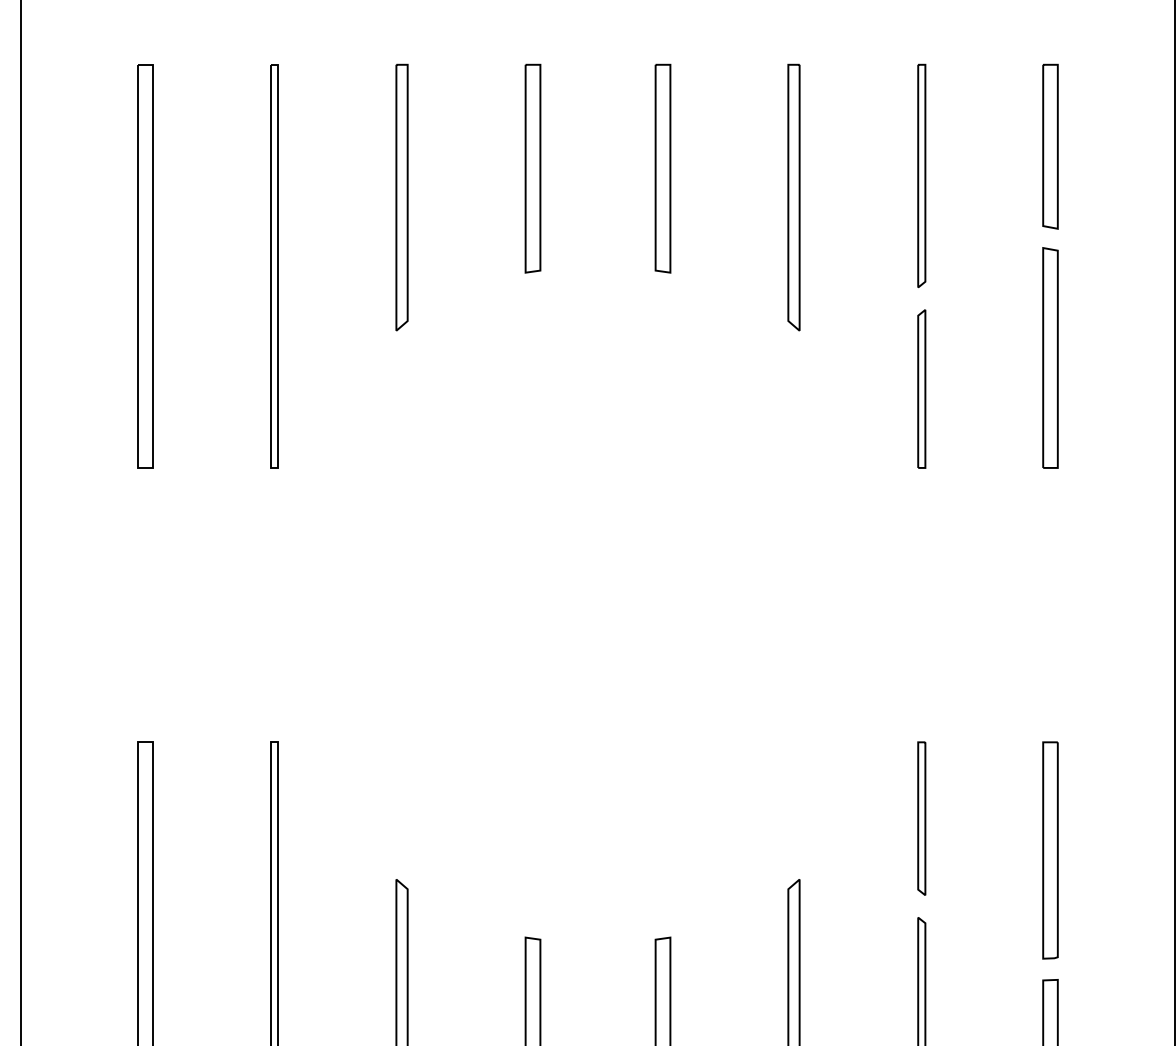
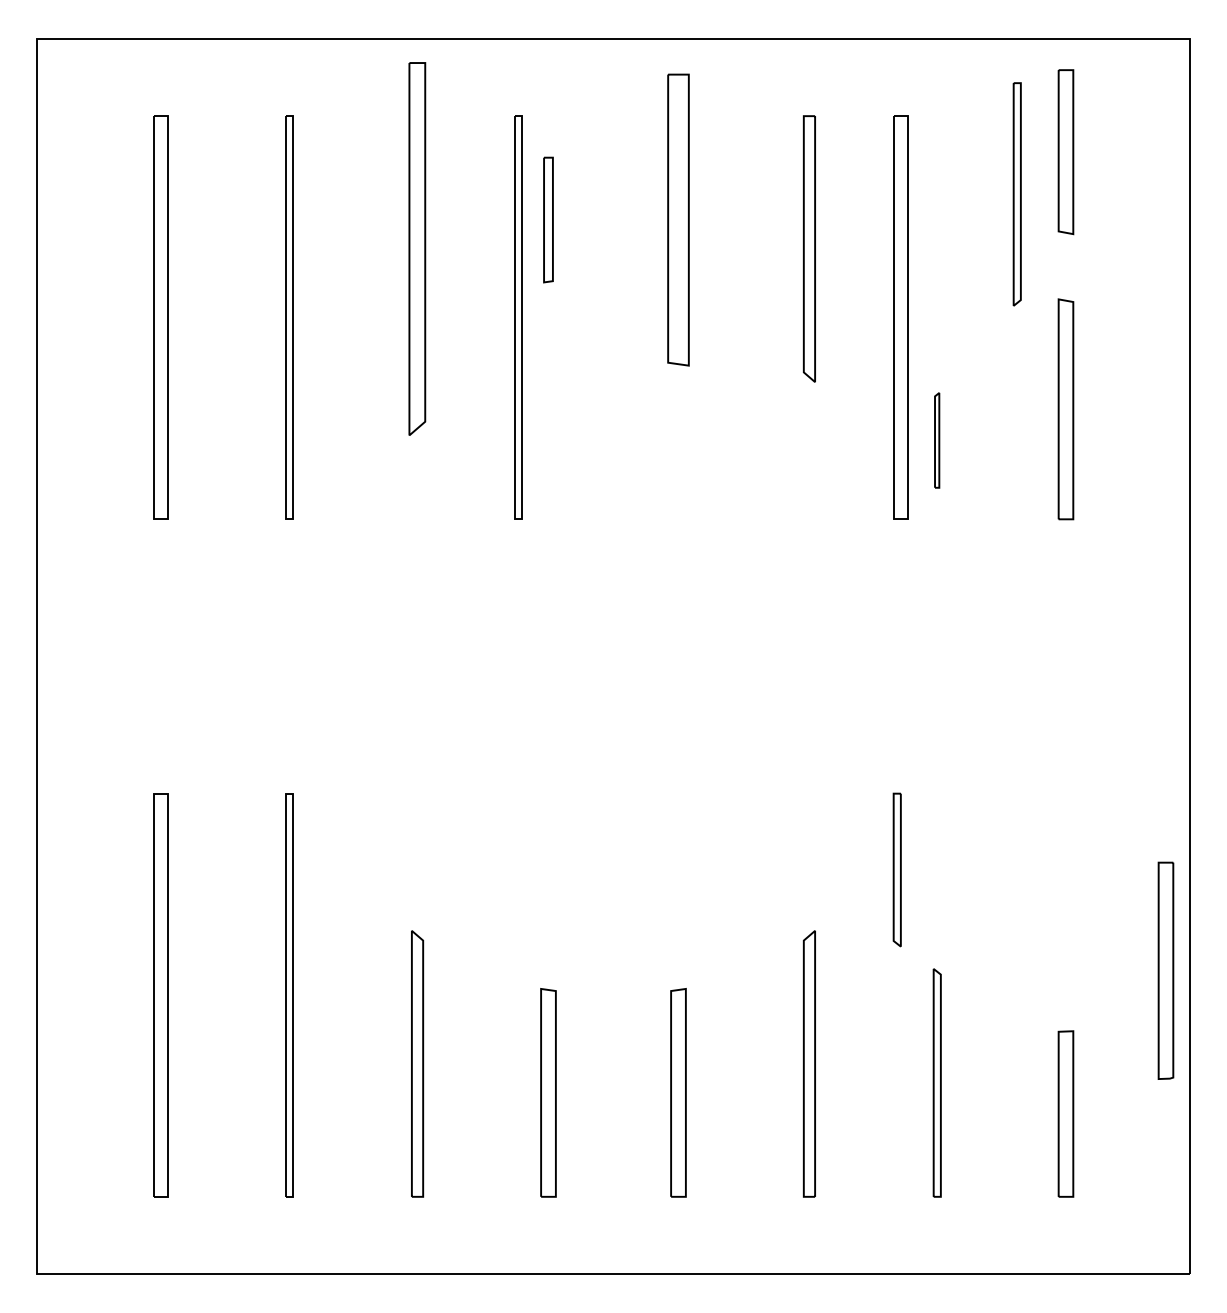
part: (1050, 147) -> (1065, 152), moved
part: (533, 168) -> (548, 219), size x0.6
part: (663, 168) -> (678, 219), size x1.4
part: (921, 176) -> (1016, 194), moved
part: (402, 197) -> (417, 248), size x1.4
part: (503, 266) -> (518, 317), added
part: (885, 266) -> (900, 317), added
part: (921, 389) -> (936, 440), size x0.6
part: (921, 818) -> (896, 869), moved
part: (1050, 850) -> (1165, 970), moved

